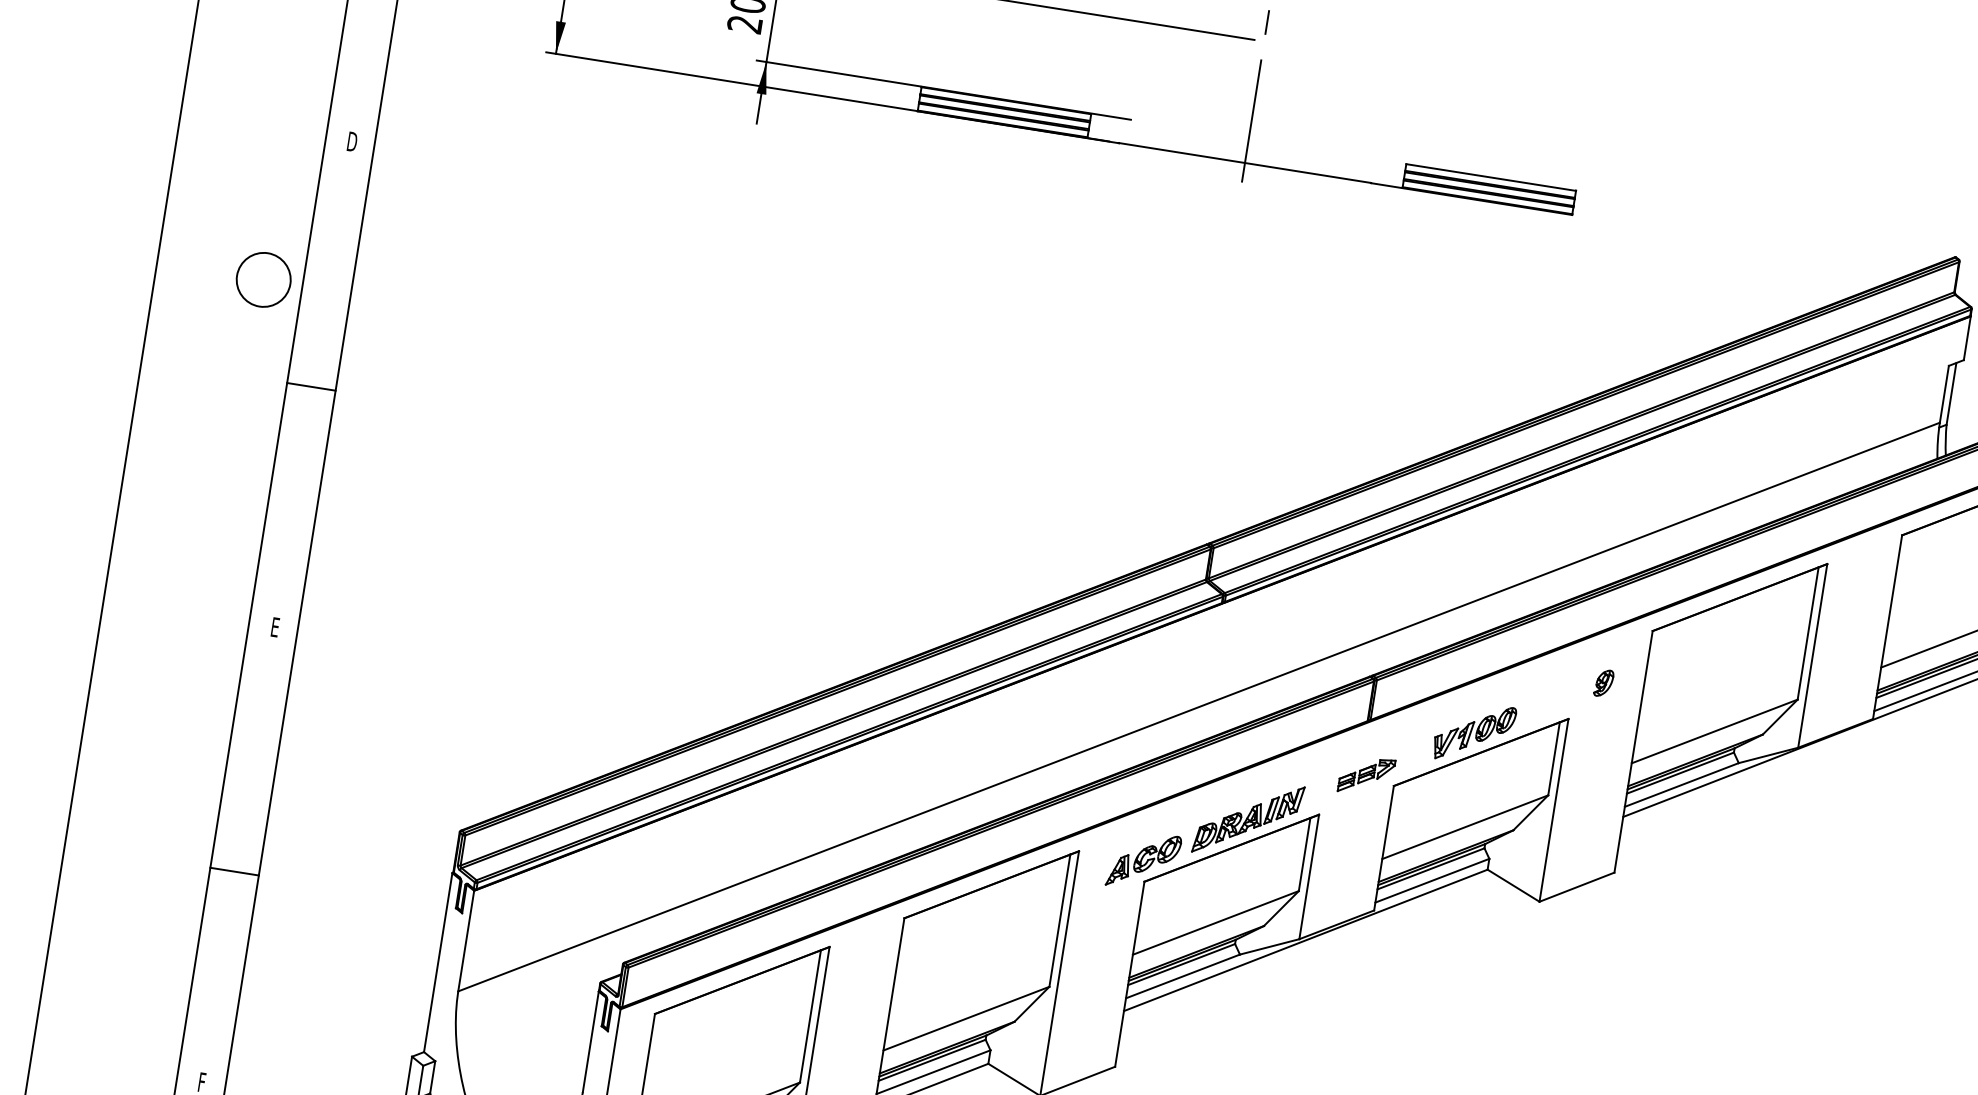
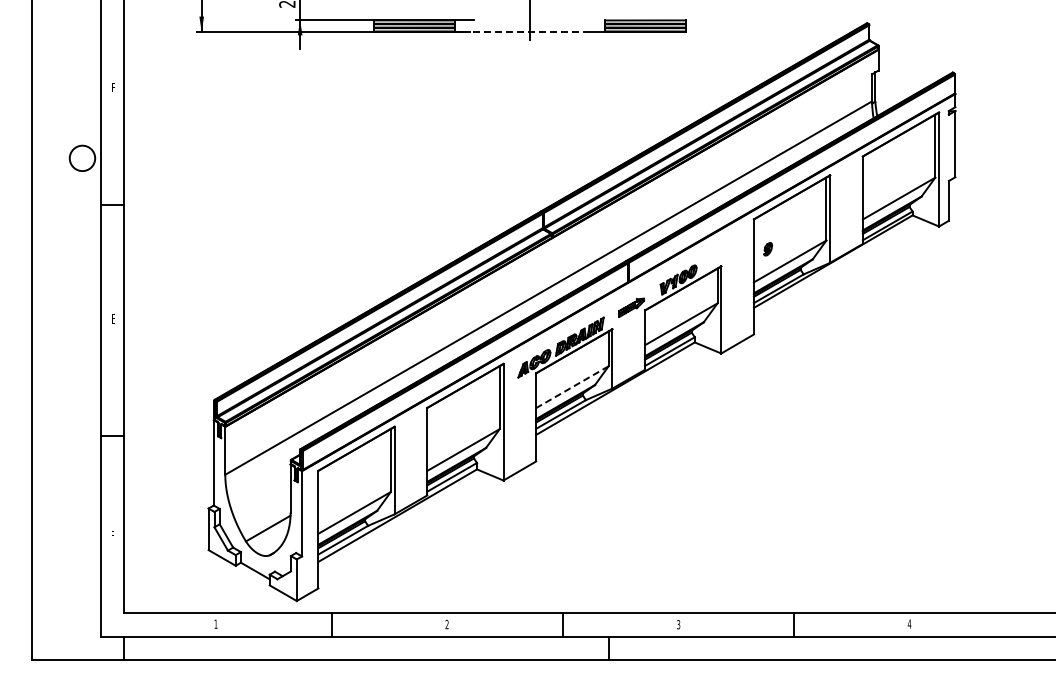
text: (352, 141) -> (113, 87), D -> F
line: (1244, 162) -> (529, 31), solid -> dashed
part: (1604, 683) -> (768, 249), moved
line: (1215, 923) -> (572, 387), solid -> dashed

